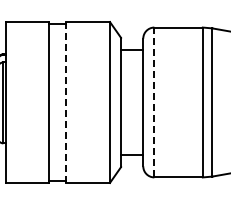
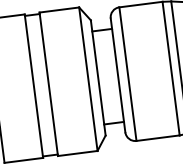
line: (65, 102) -> (48, 84), dashed -> solid
line: (154, 102) -> (128, 74), dashed -> solid

